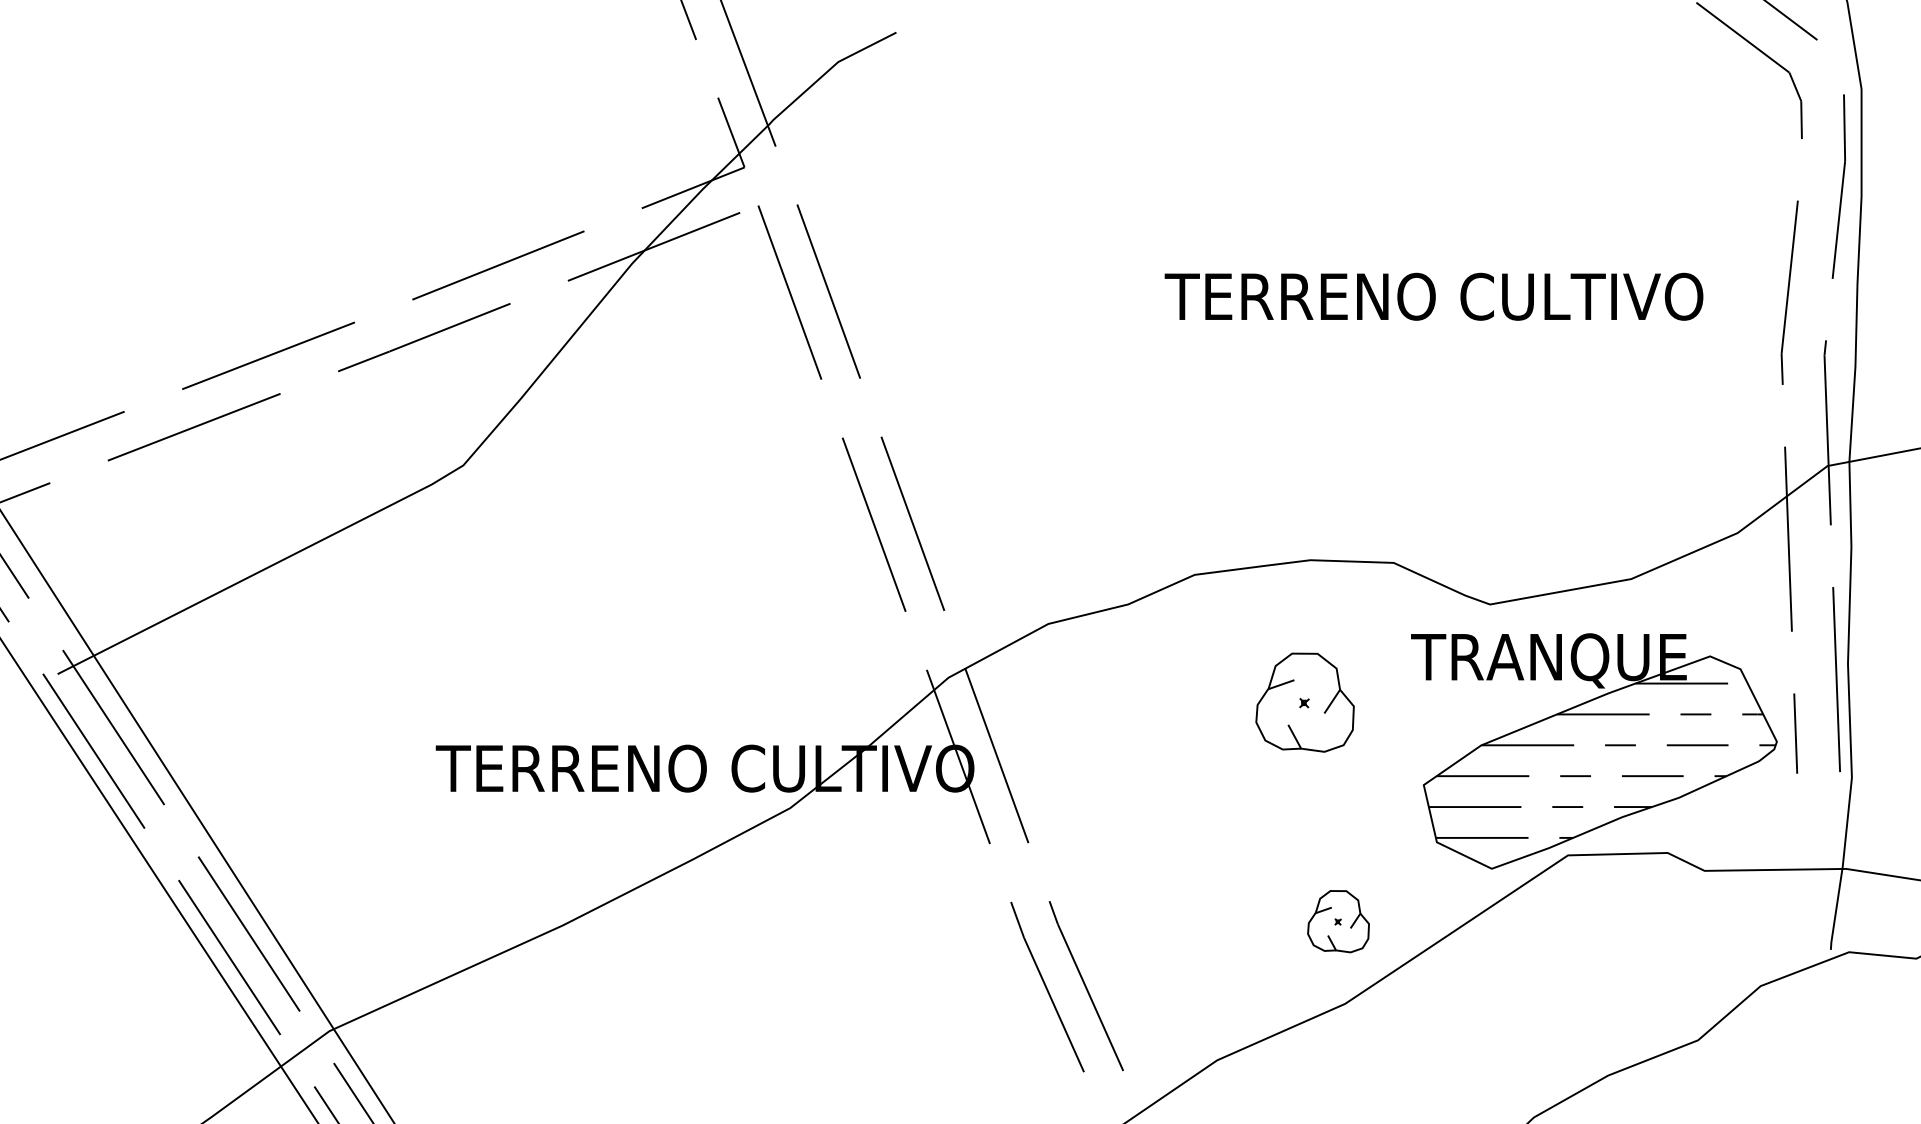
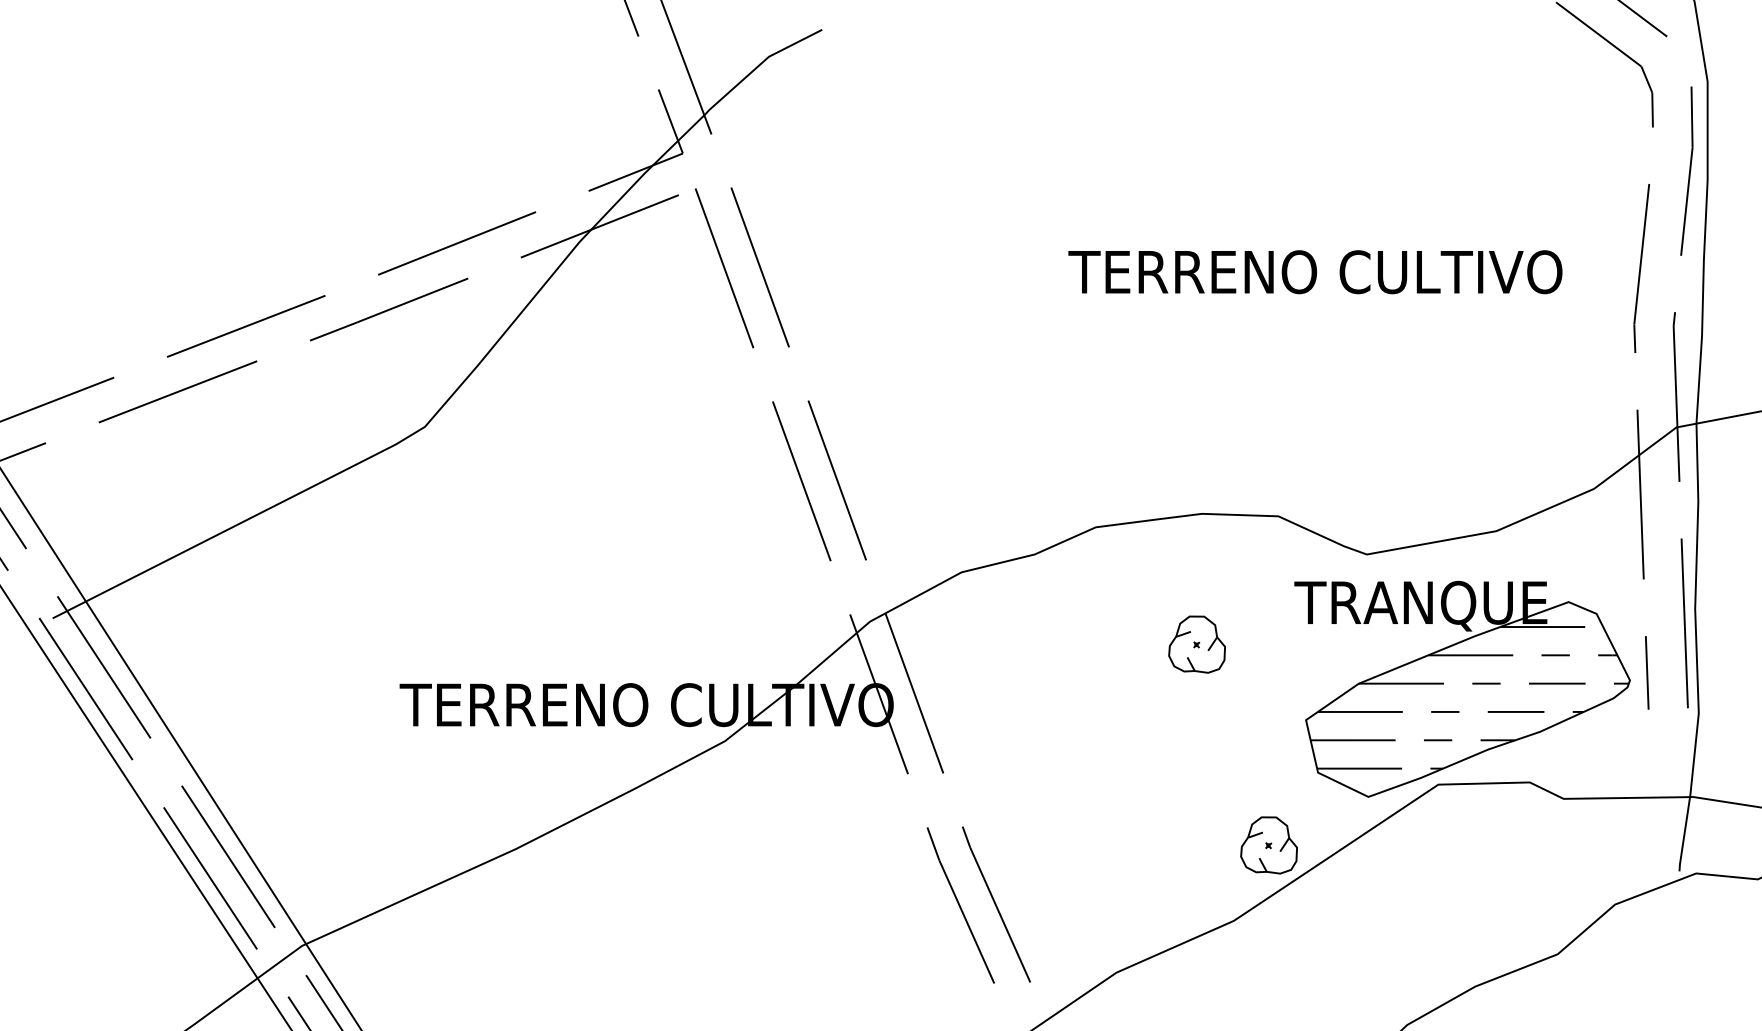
part: (1304, 702) -> (1196, 644), size x0.62
part: (1338, 921) -> (1269, 845), moved

